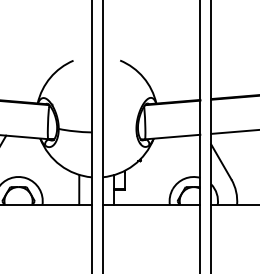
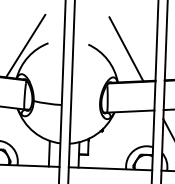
line: (46, 64) -> (25, 45), added
line: (164, 64) -> (126, 49), added

